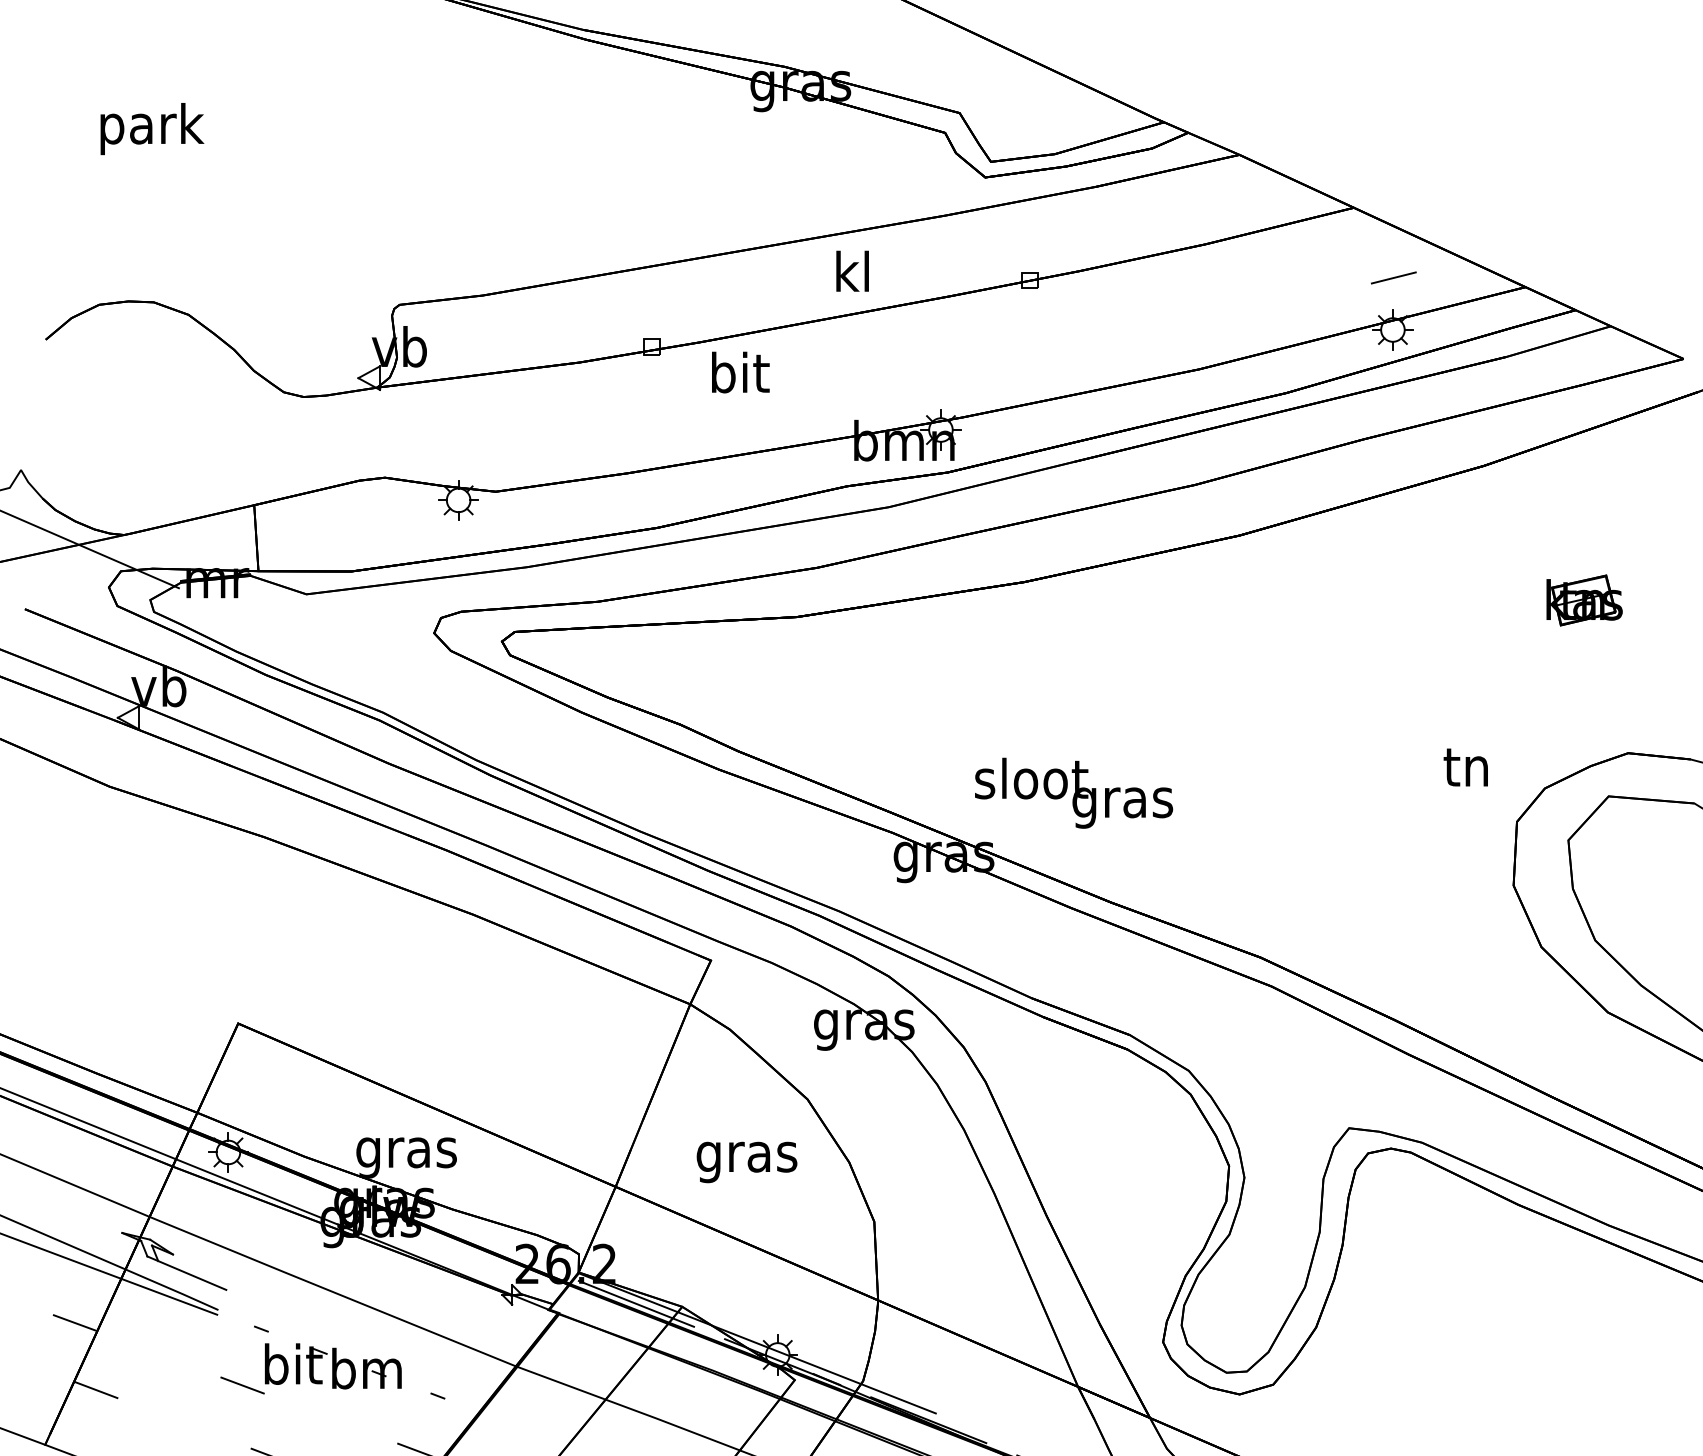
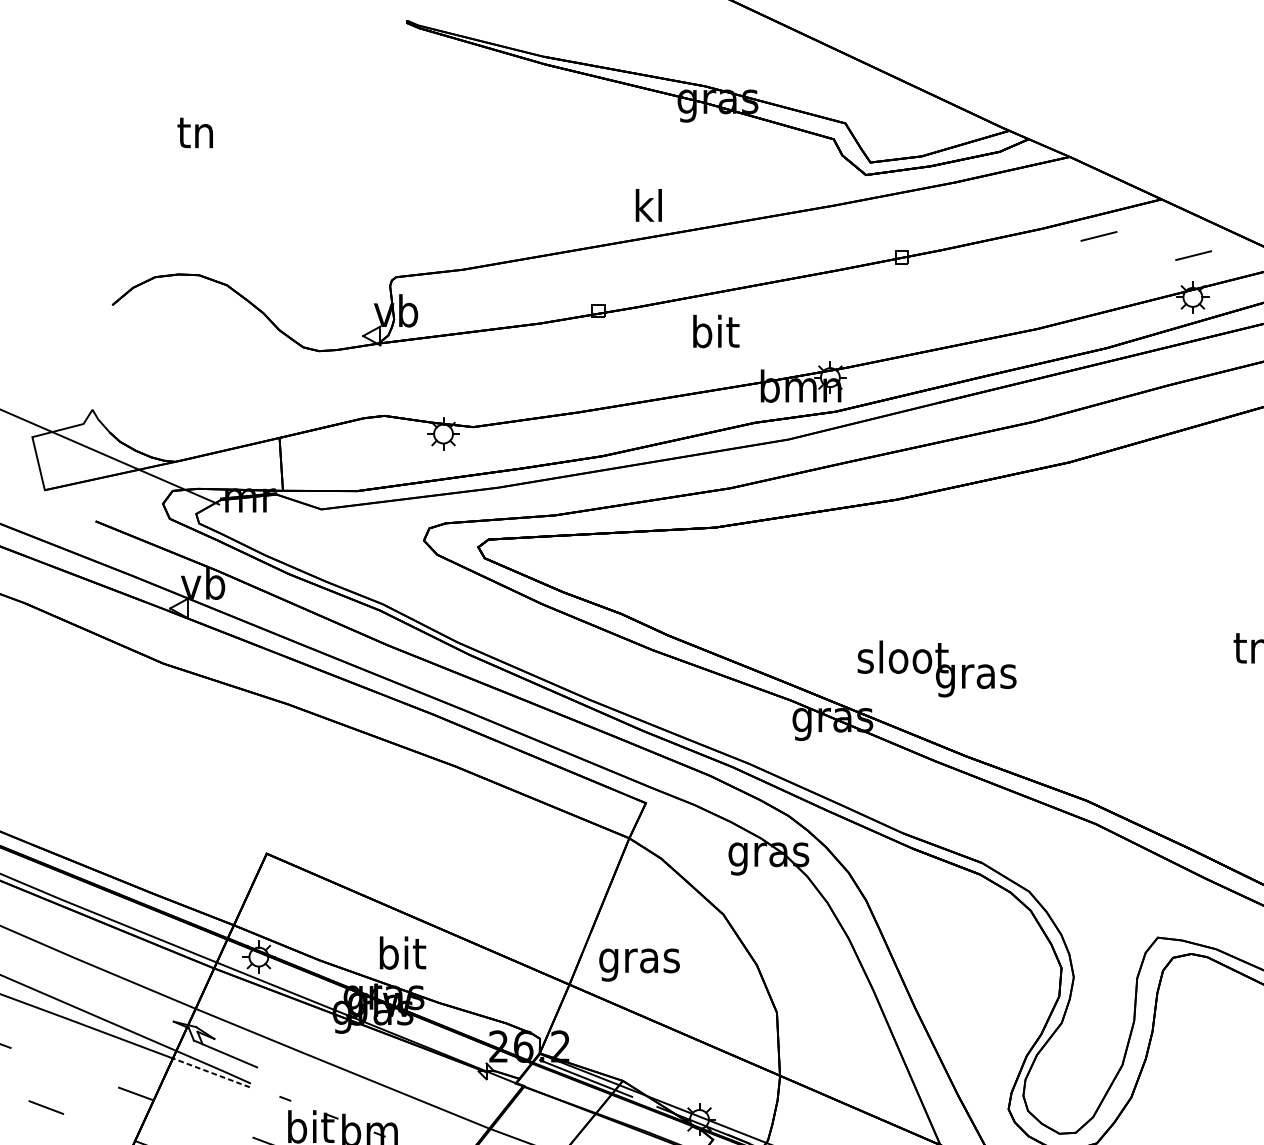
text: (152, 129) -> (197, 136), park -> tn
line: (1275, 253) -> (1098, 236), added
text: (852, 270) -> (648, 204), moved
text: (740, 372) -> (716, 331), moved
text: (406, 1152) -> (401, 957), gras -> bit
text: (746, 1162) -> (639, 965), moved
line: (168, 1296) -> (210, 1072), solid -> dashed

